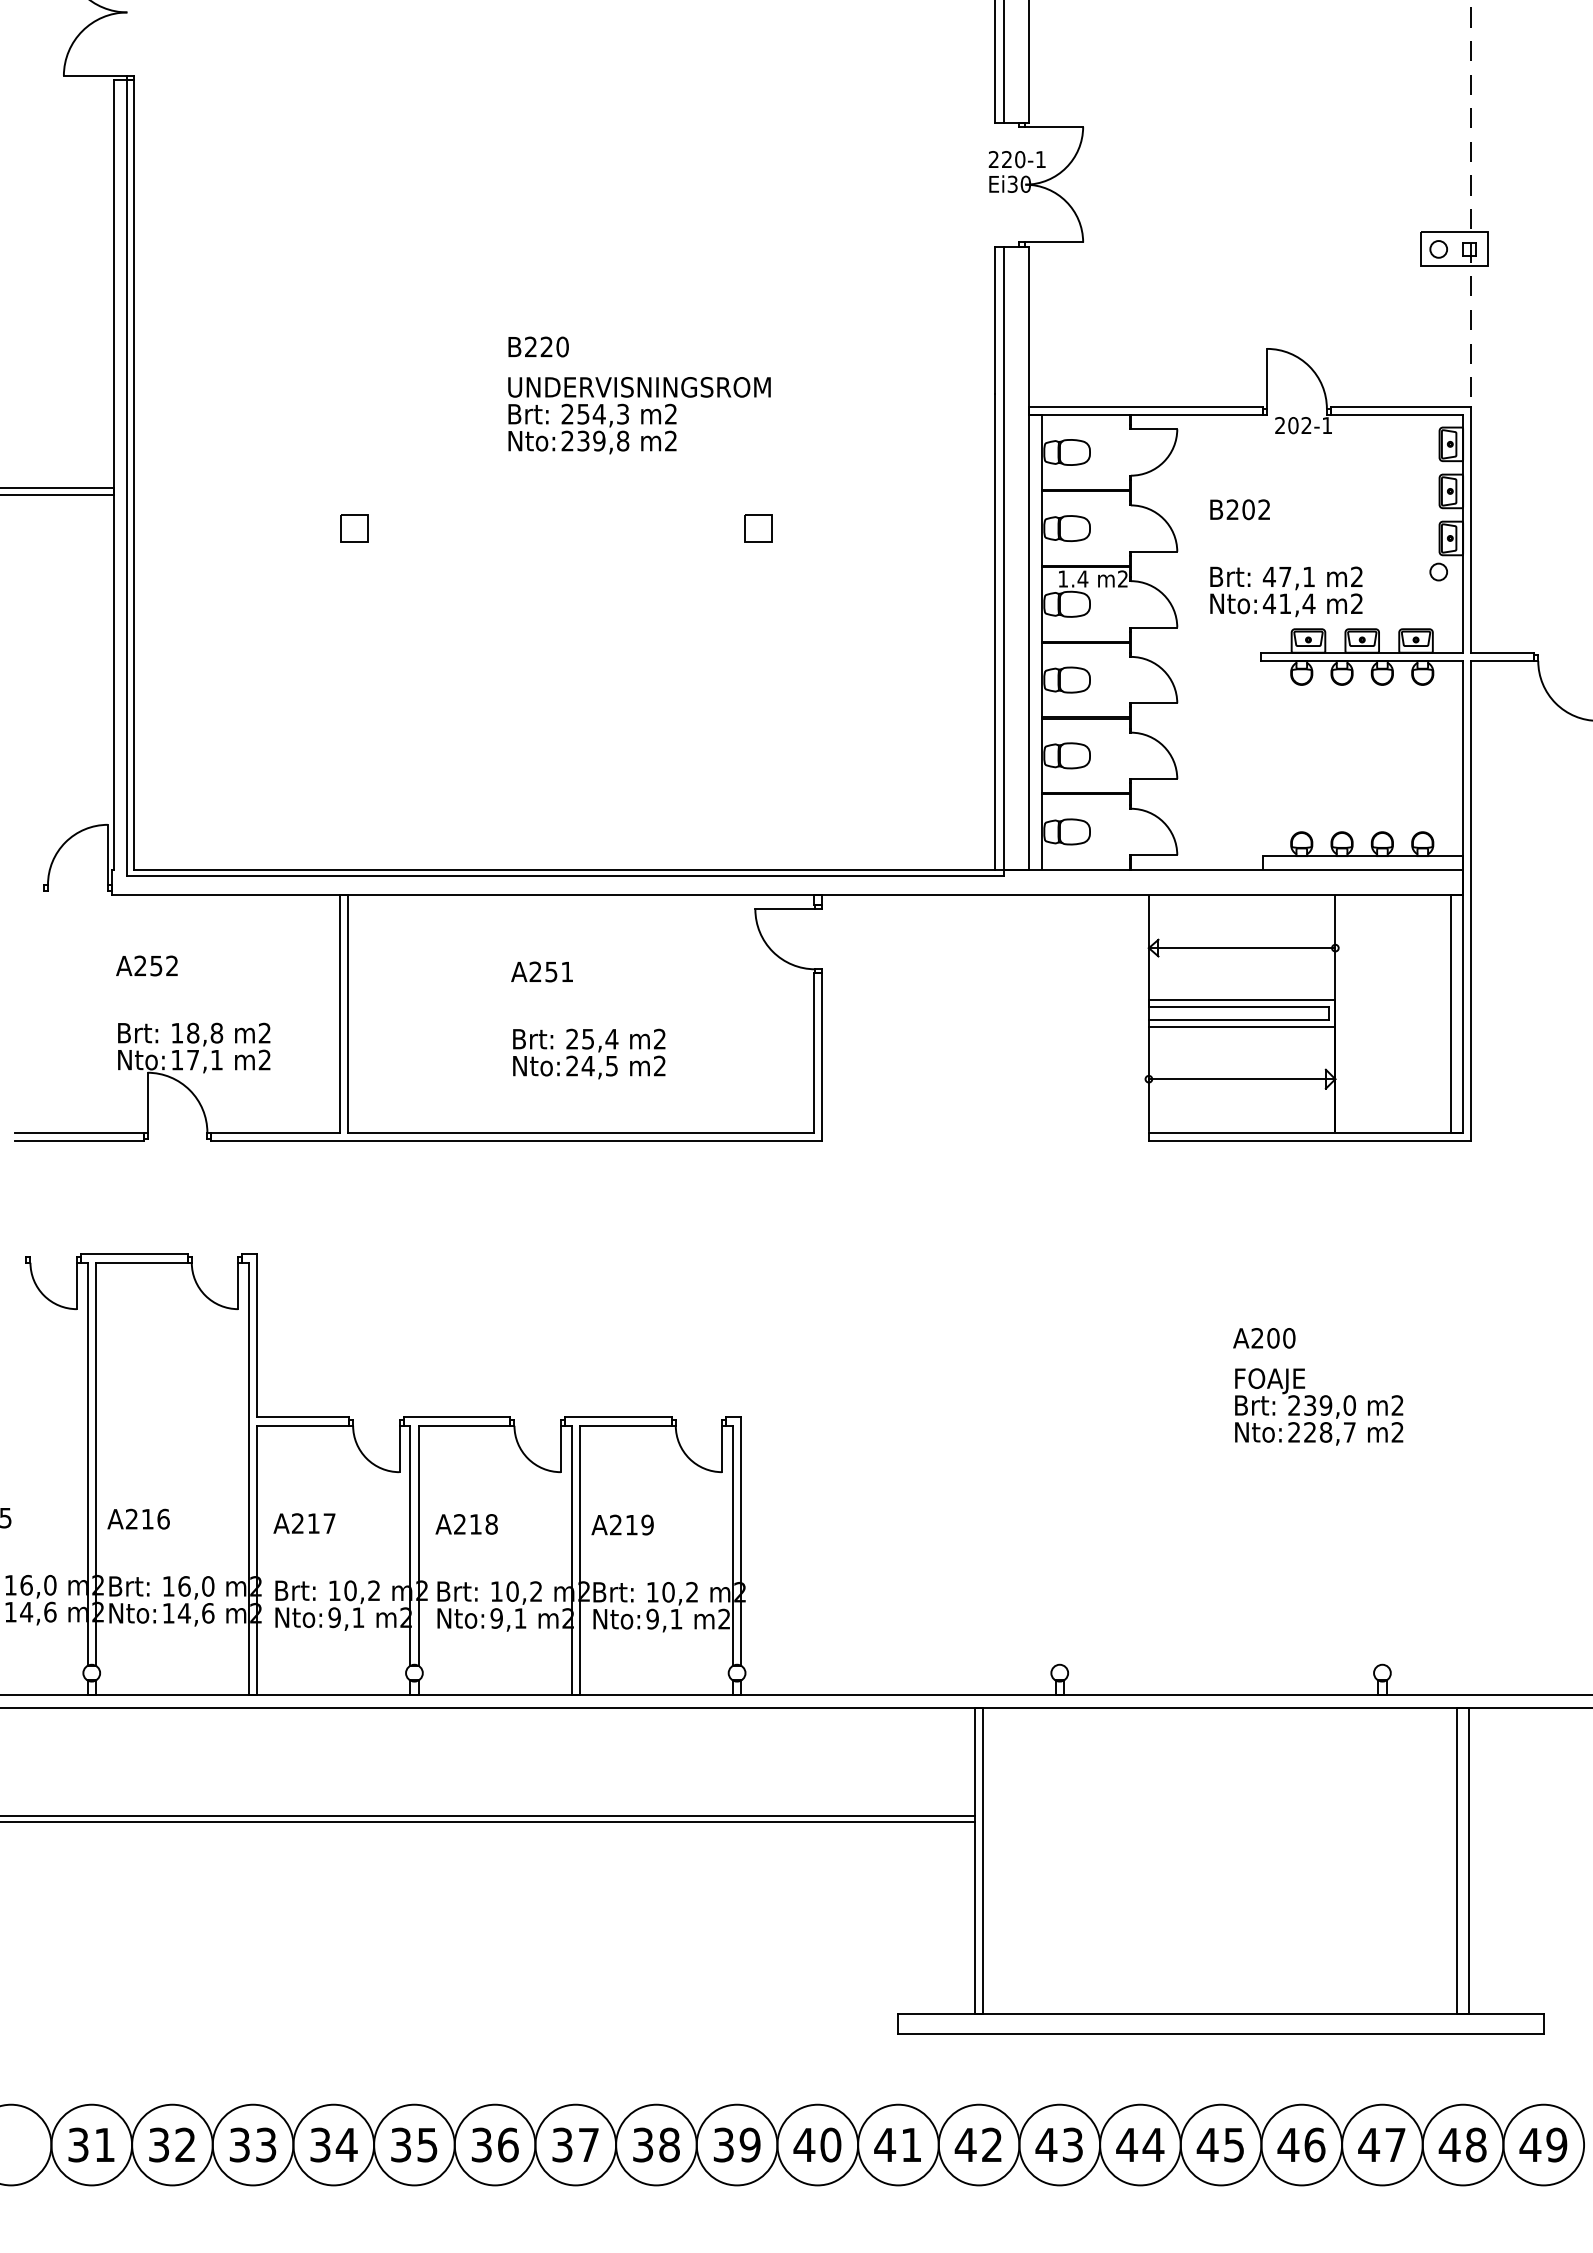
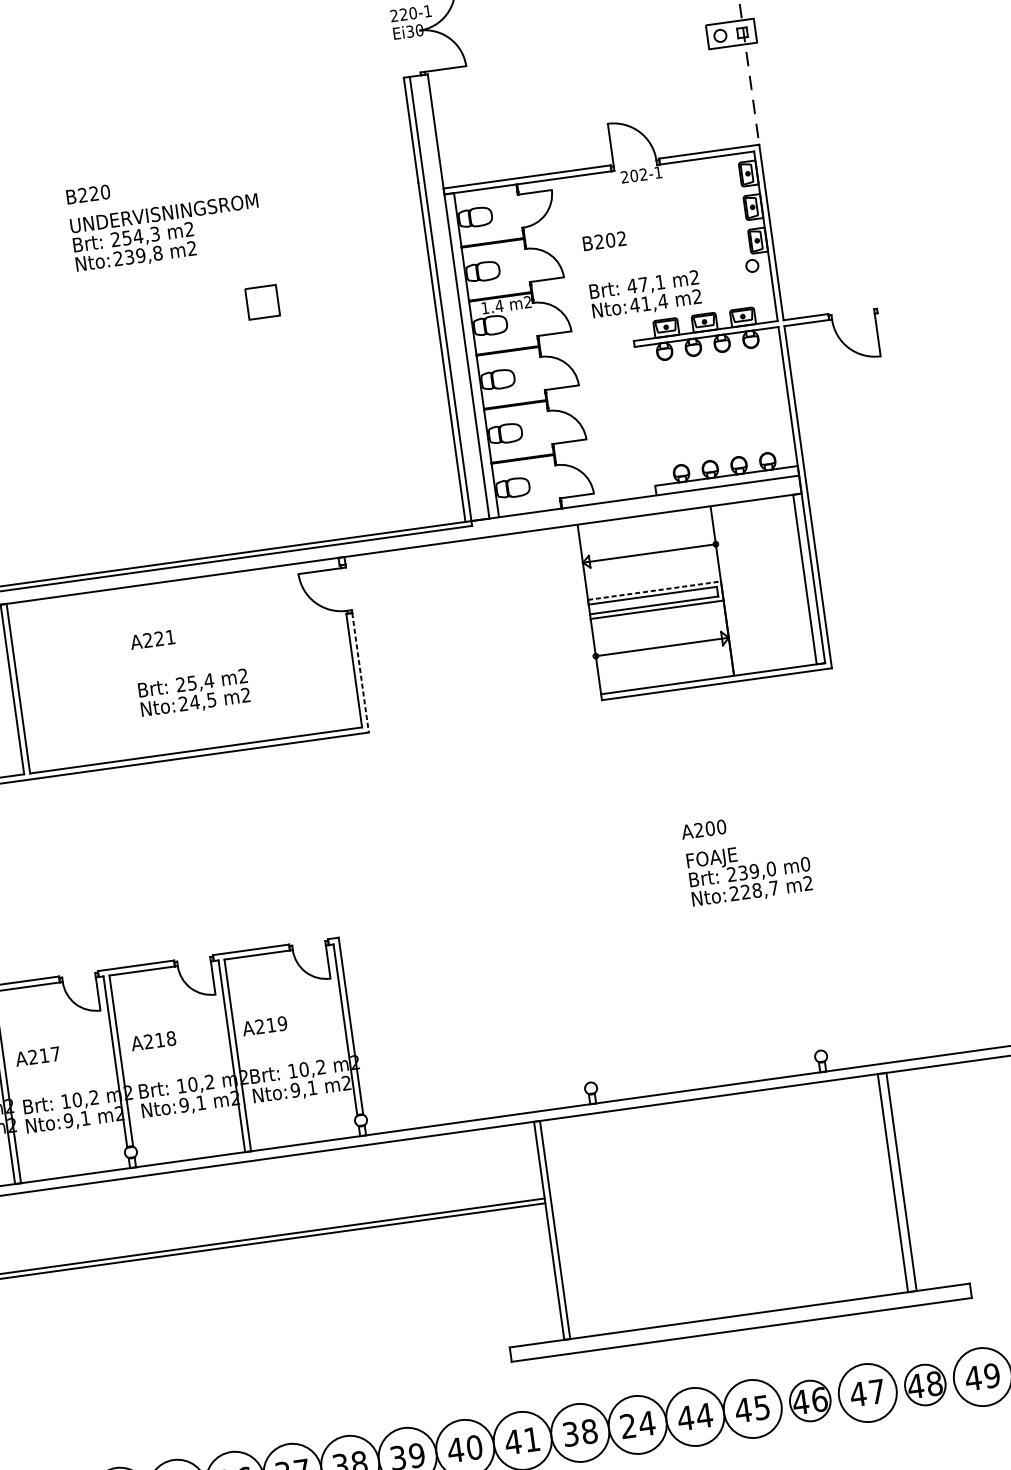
part: (758, 528) -> (263, 302), size x1.6
text: (551, 971) -> (159, 638), A251 -> A221
line: (1242, 1000) -> (654, 590), solid -> dashed
line: (821, 1057) -> (360, 673), solid -> dashed
text: (1397, 1405) -> (805, 864), m2 -> m0
text: (978, 2144) -> (579, 1432), 42 -> 38
text: (1059, 2144) -> (637, 1424), 43 -> 24
circle: (1301, 2144) -> (810, 1400), size x0.7
circle: (1462, 2144) -> (924, 1384), size x0.7

